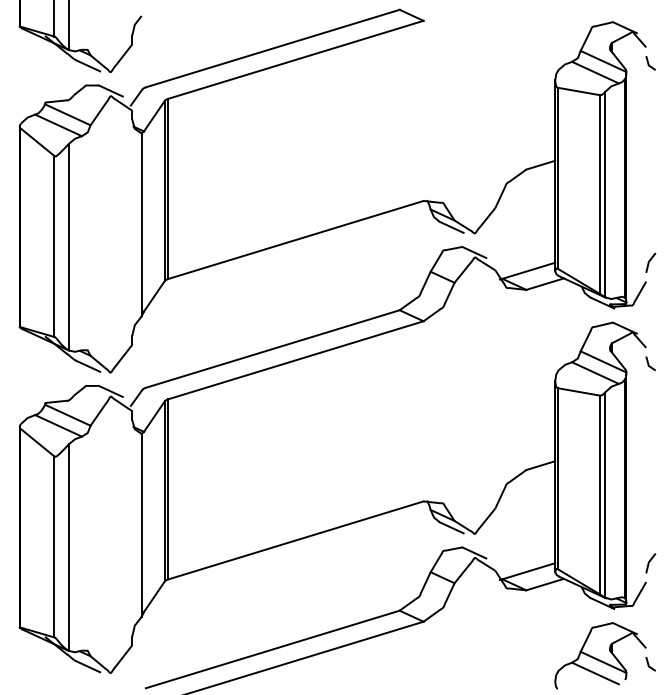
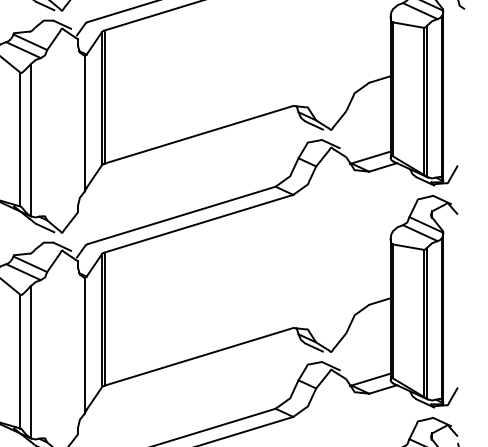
curve: (650, 261) -> (460, 150), removed
curve: (649, 363) -> (460, 226), removed
curve: (649, 563) -> (460, 373), removed

